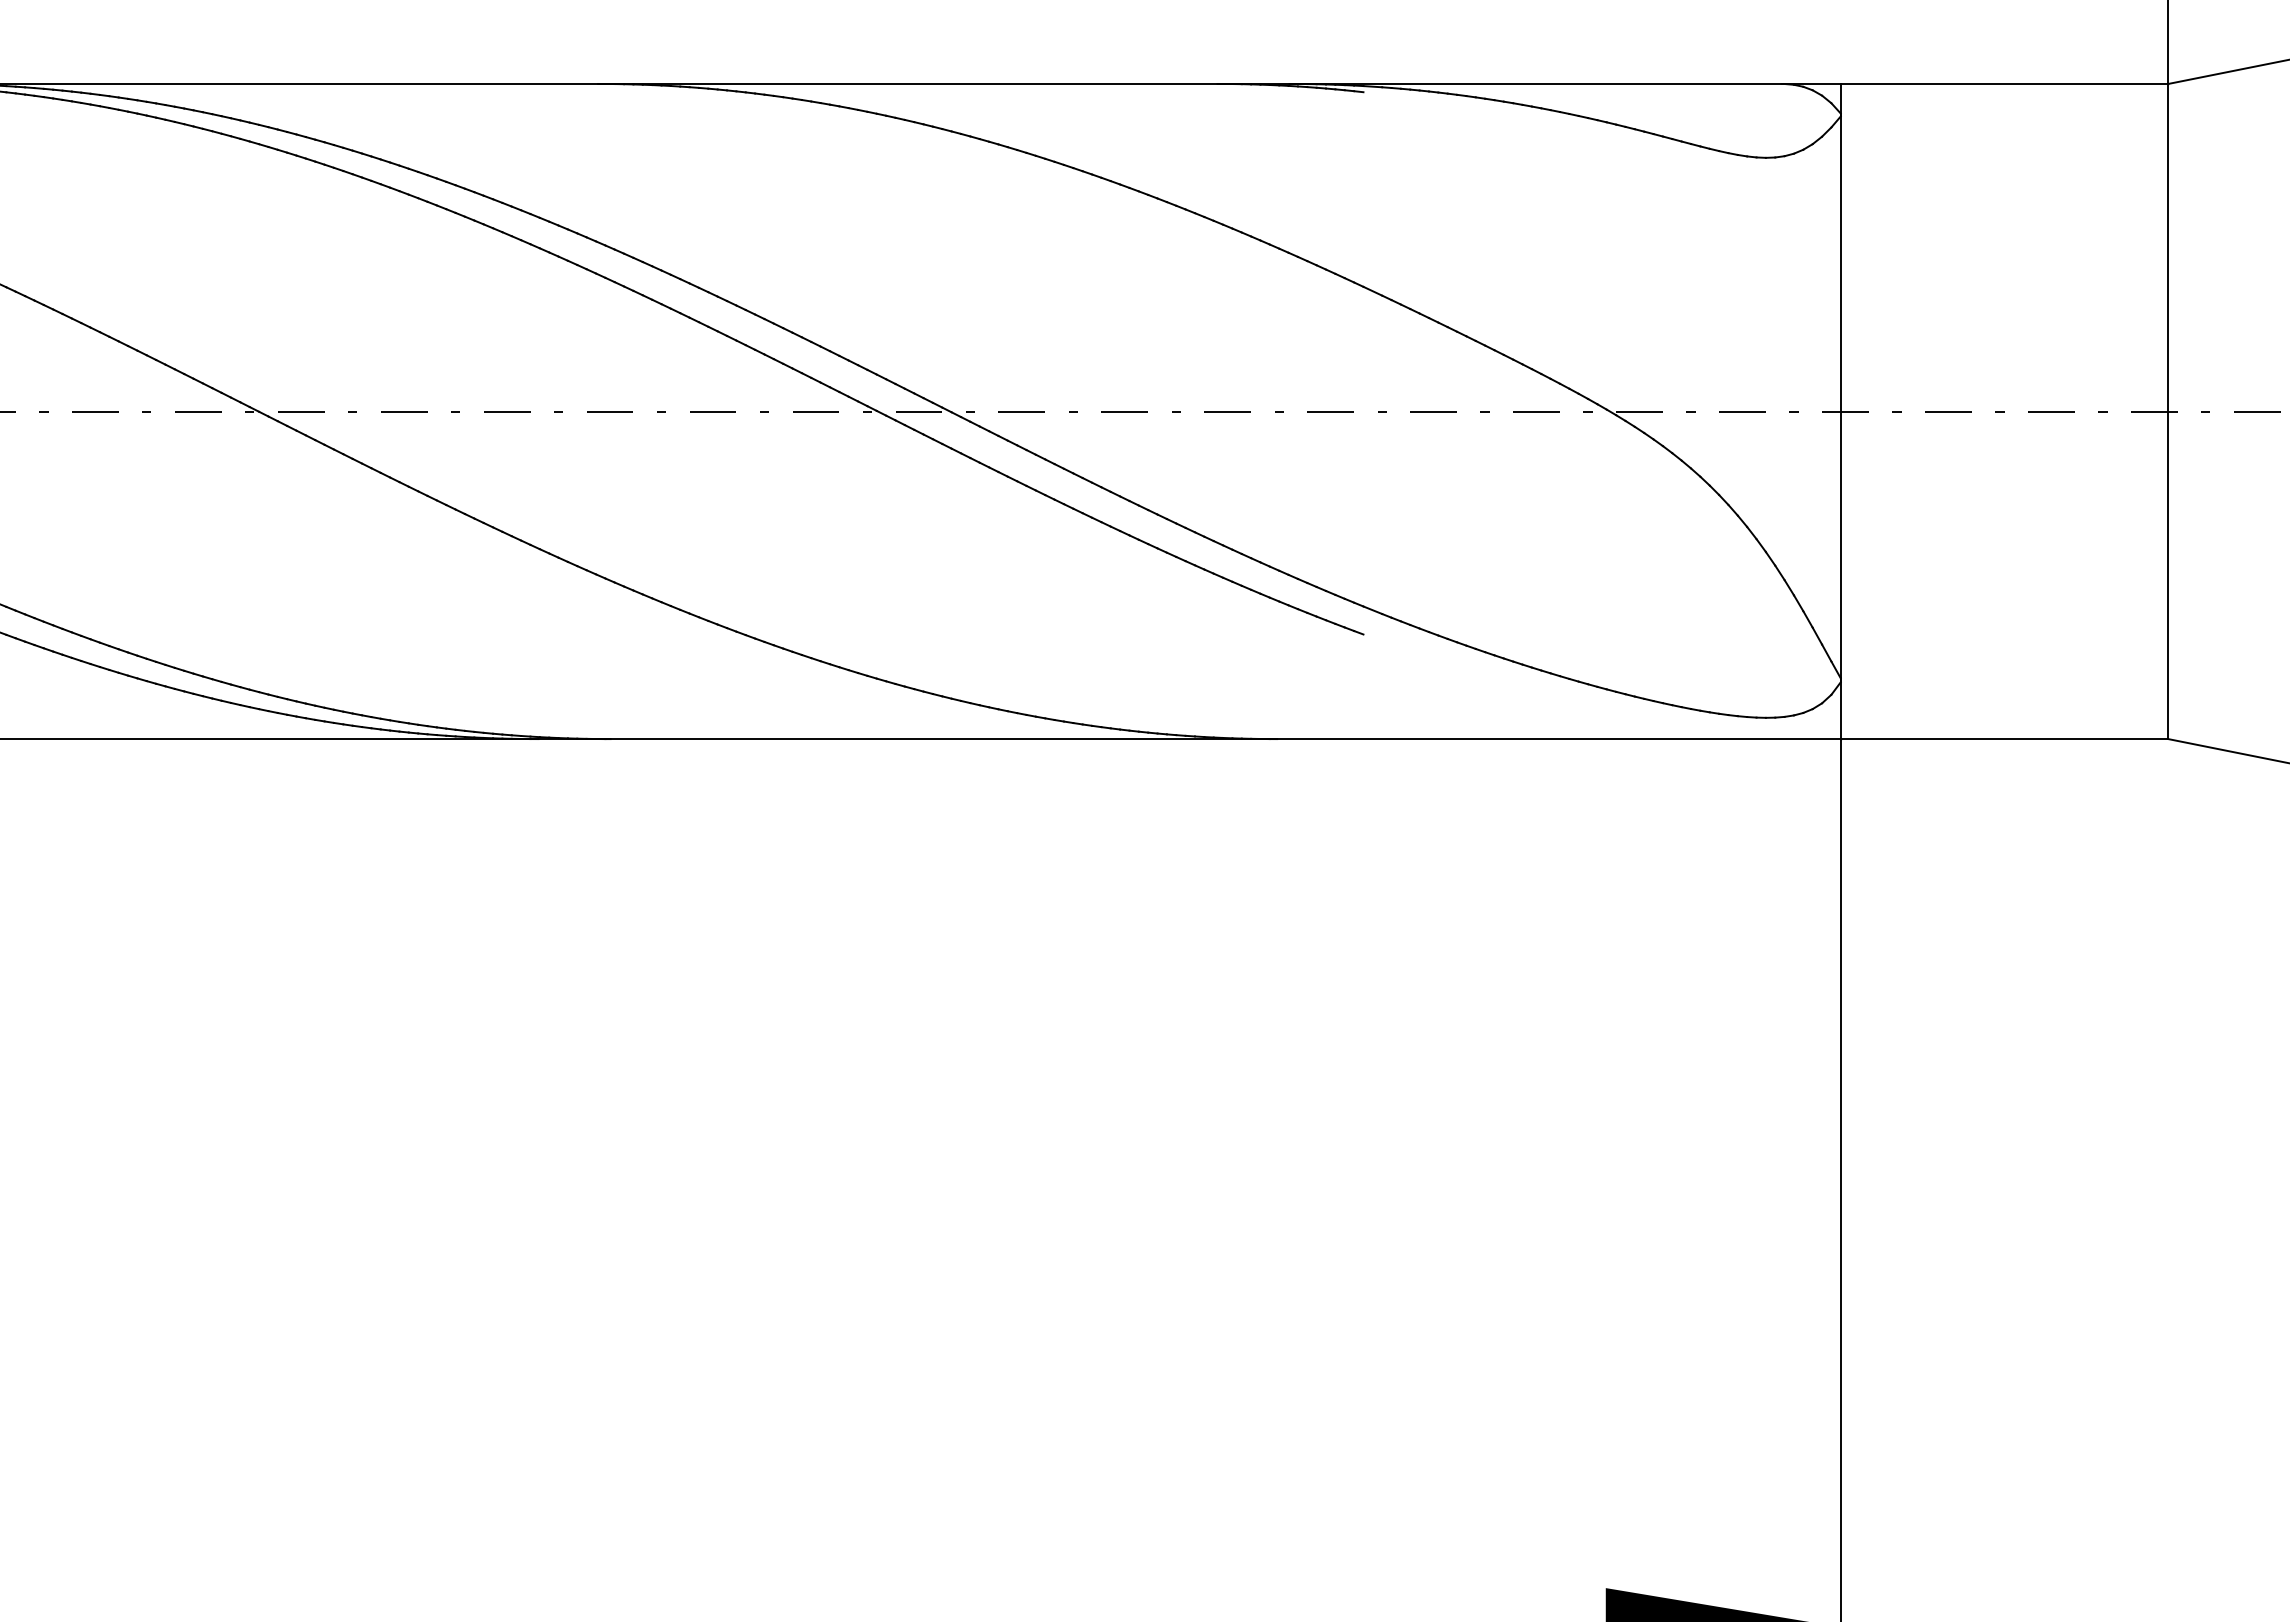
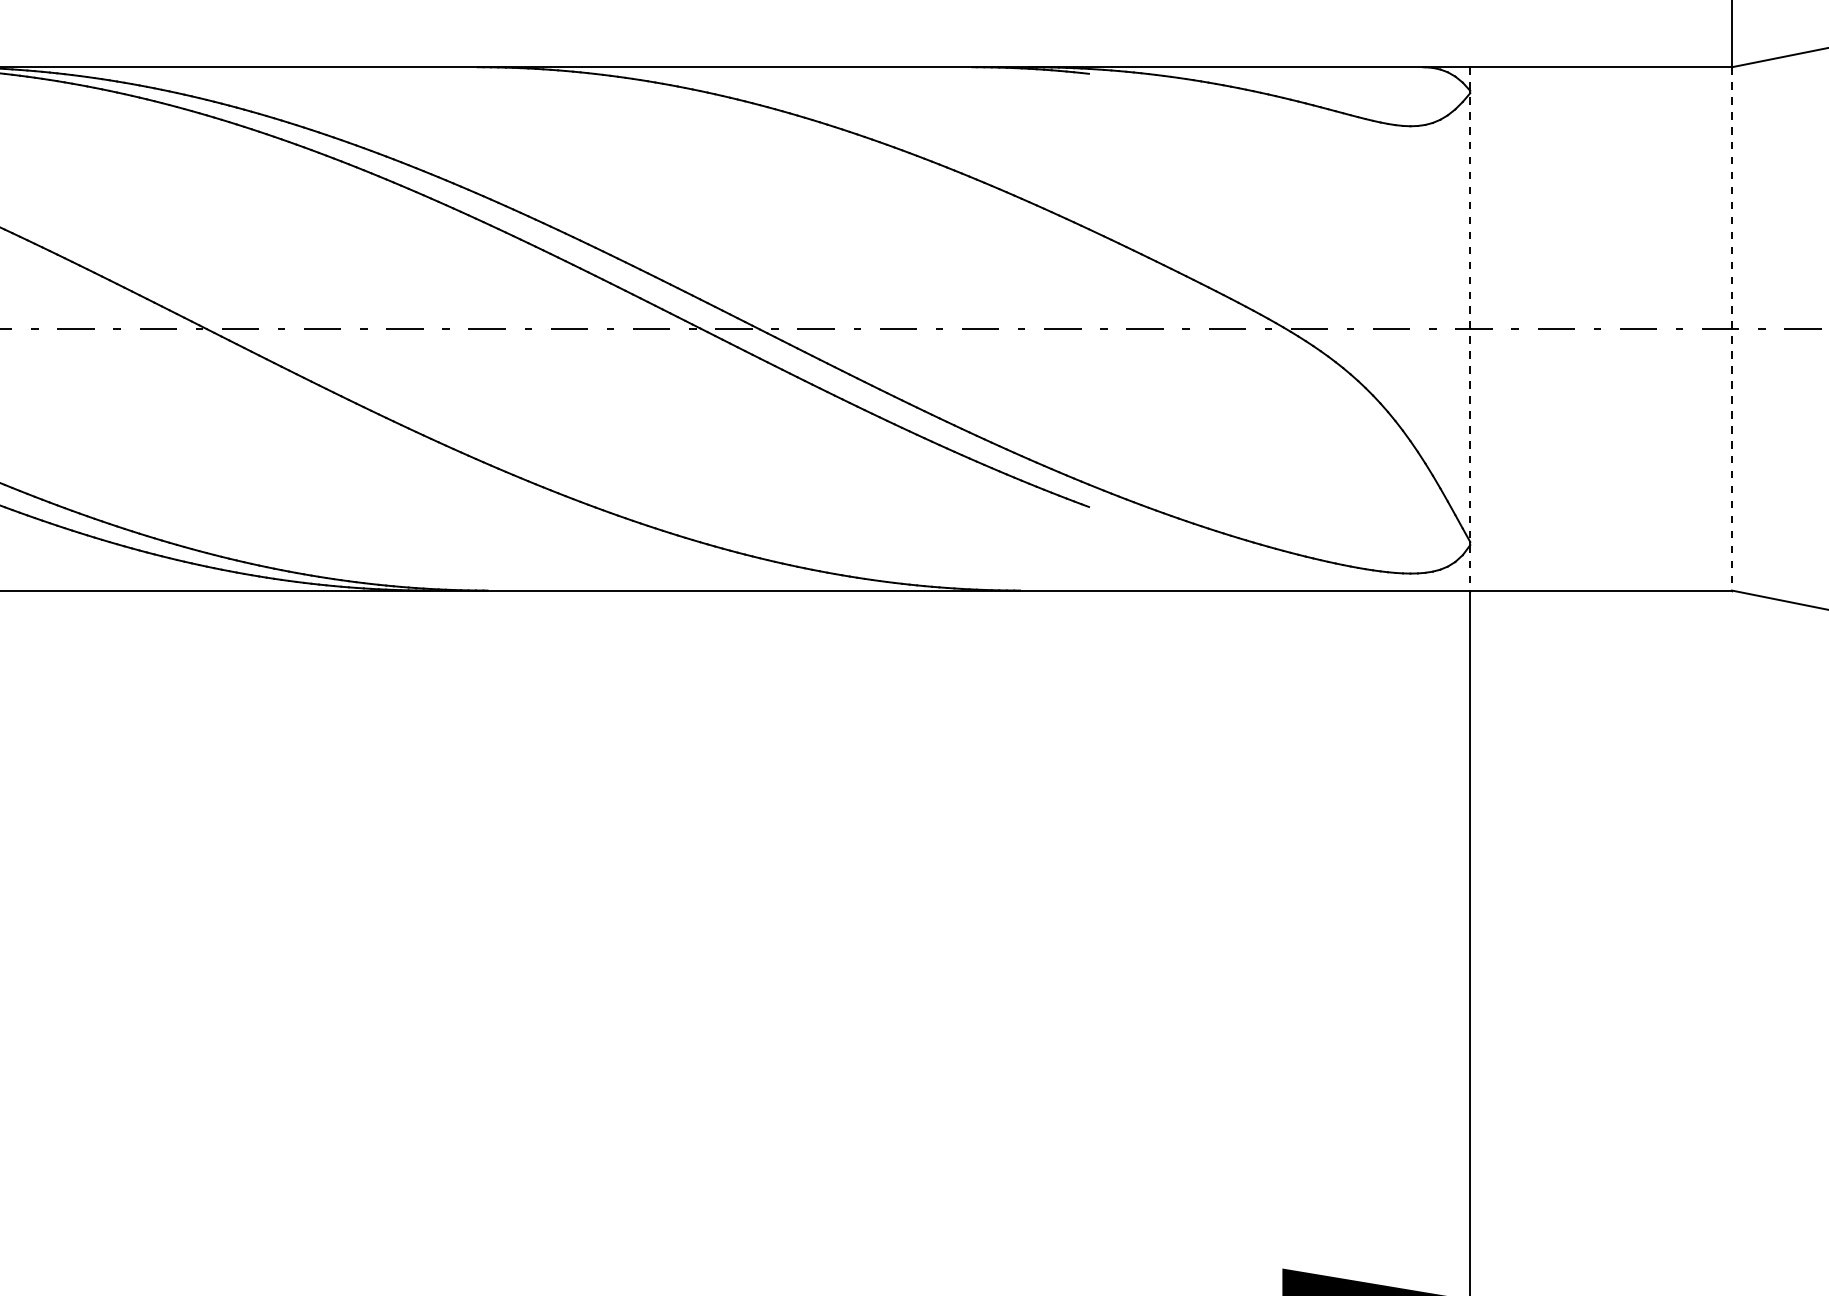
line: (1840, 411) -> (1470, 328), solid -> dashed
line: (2168, 411) -> (1732, 328), solid -> dashed

